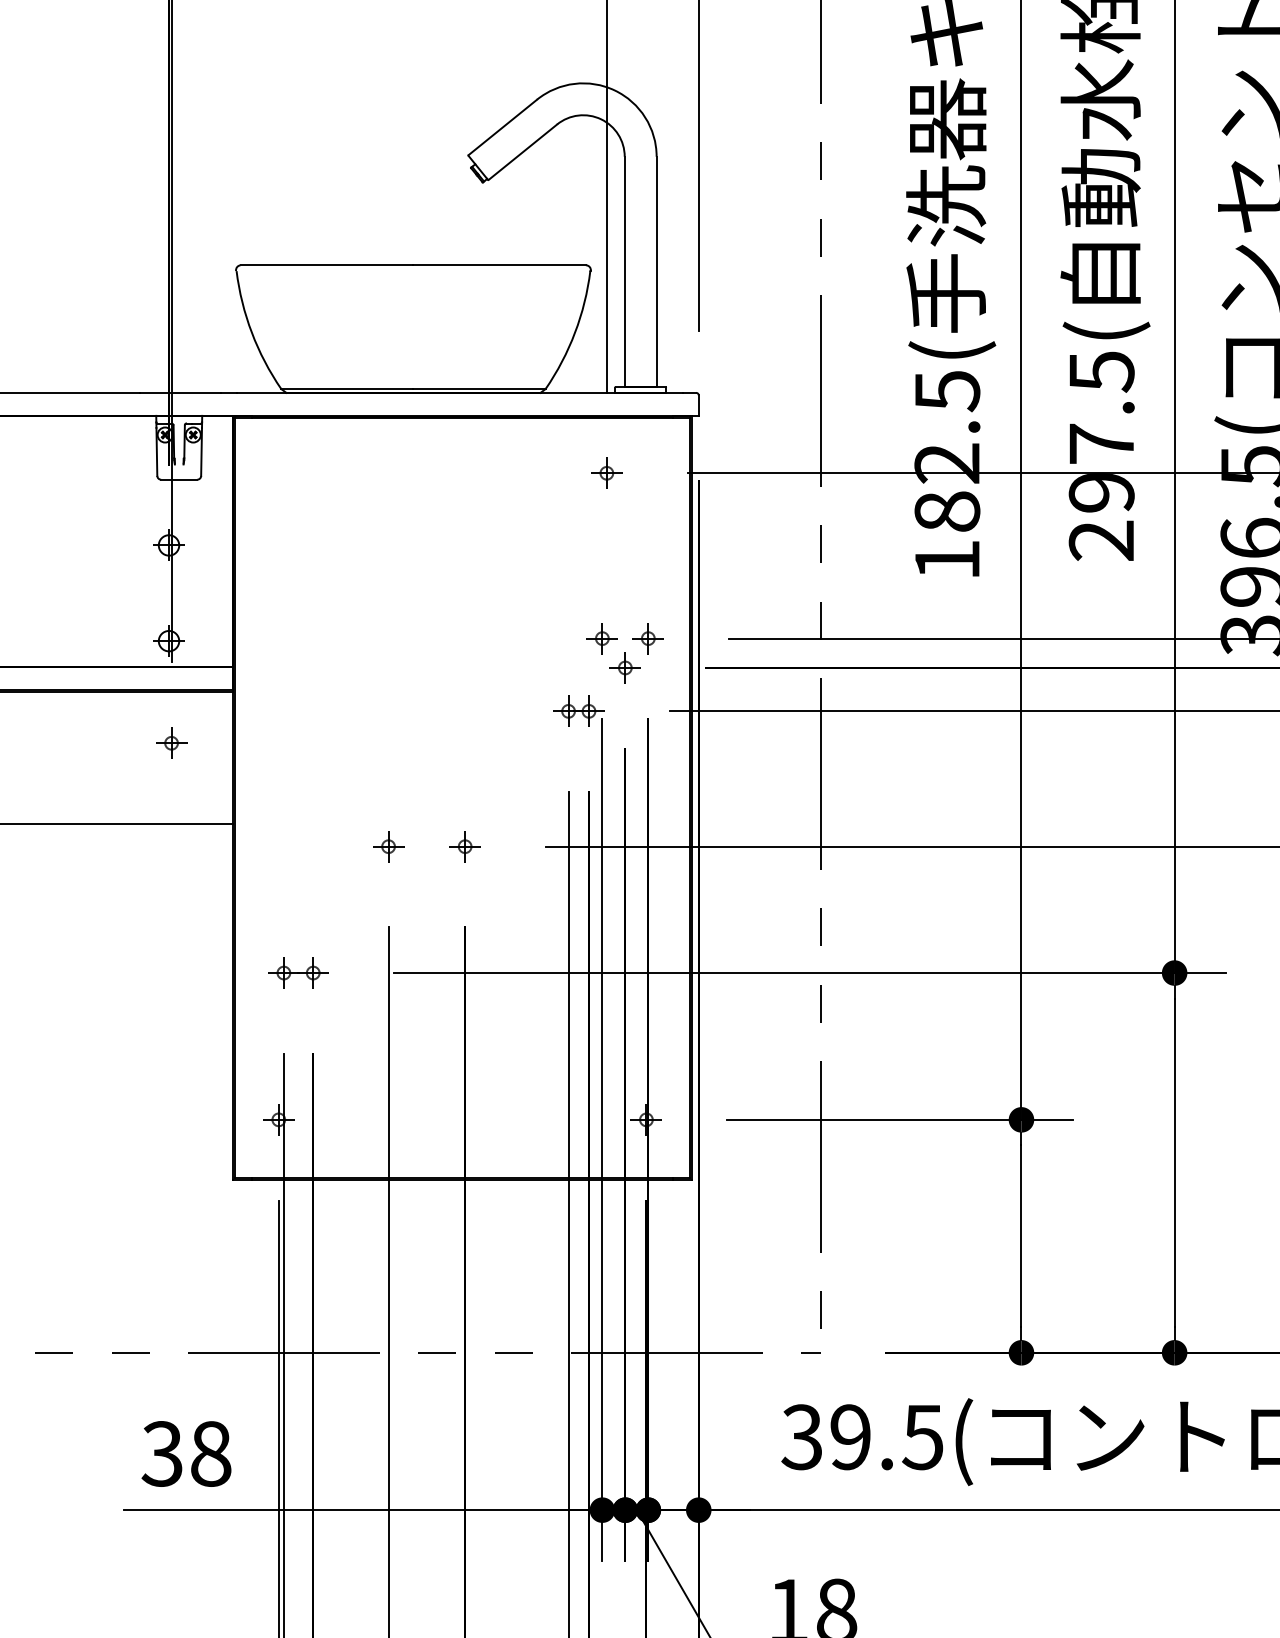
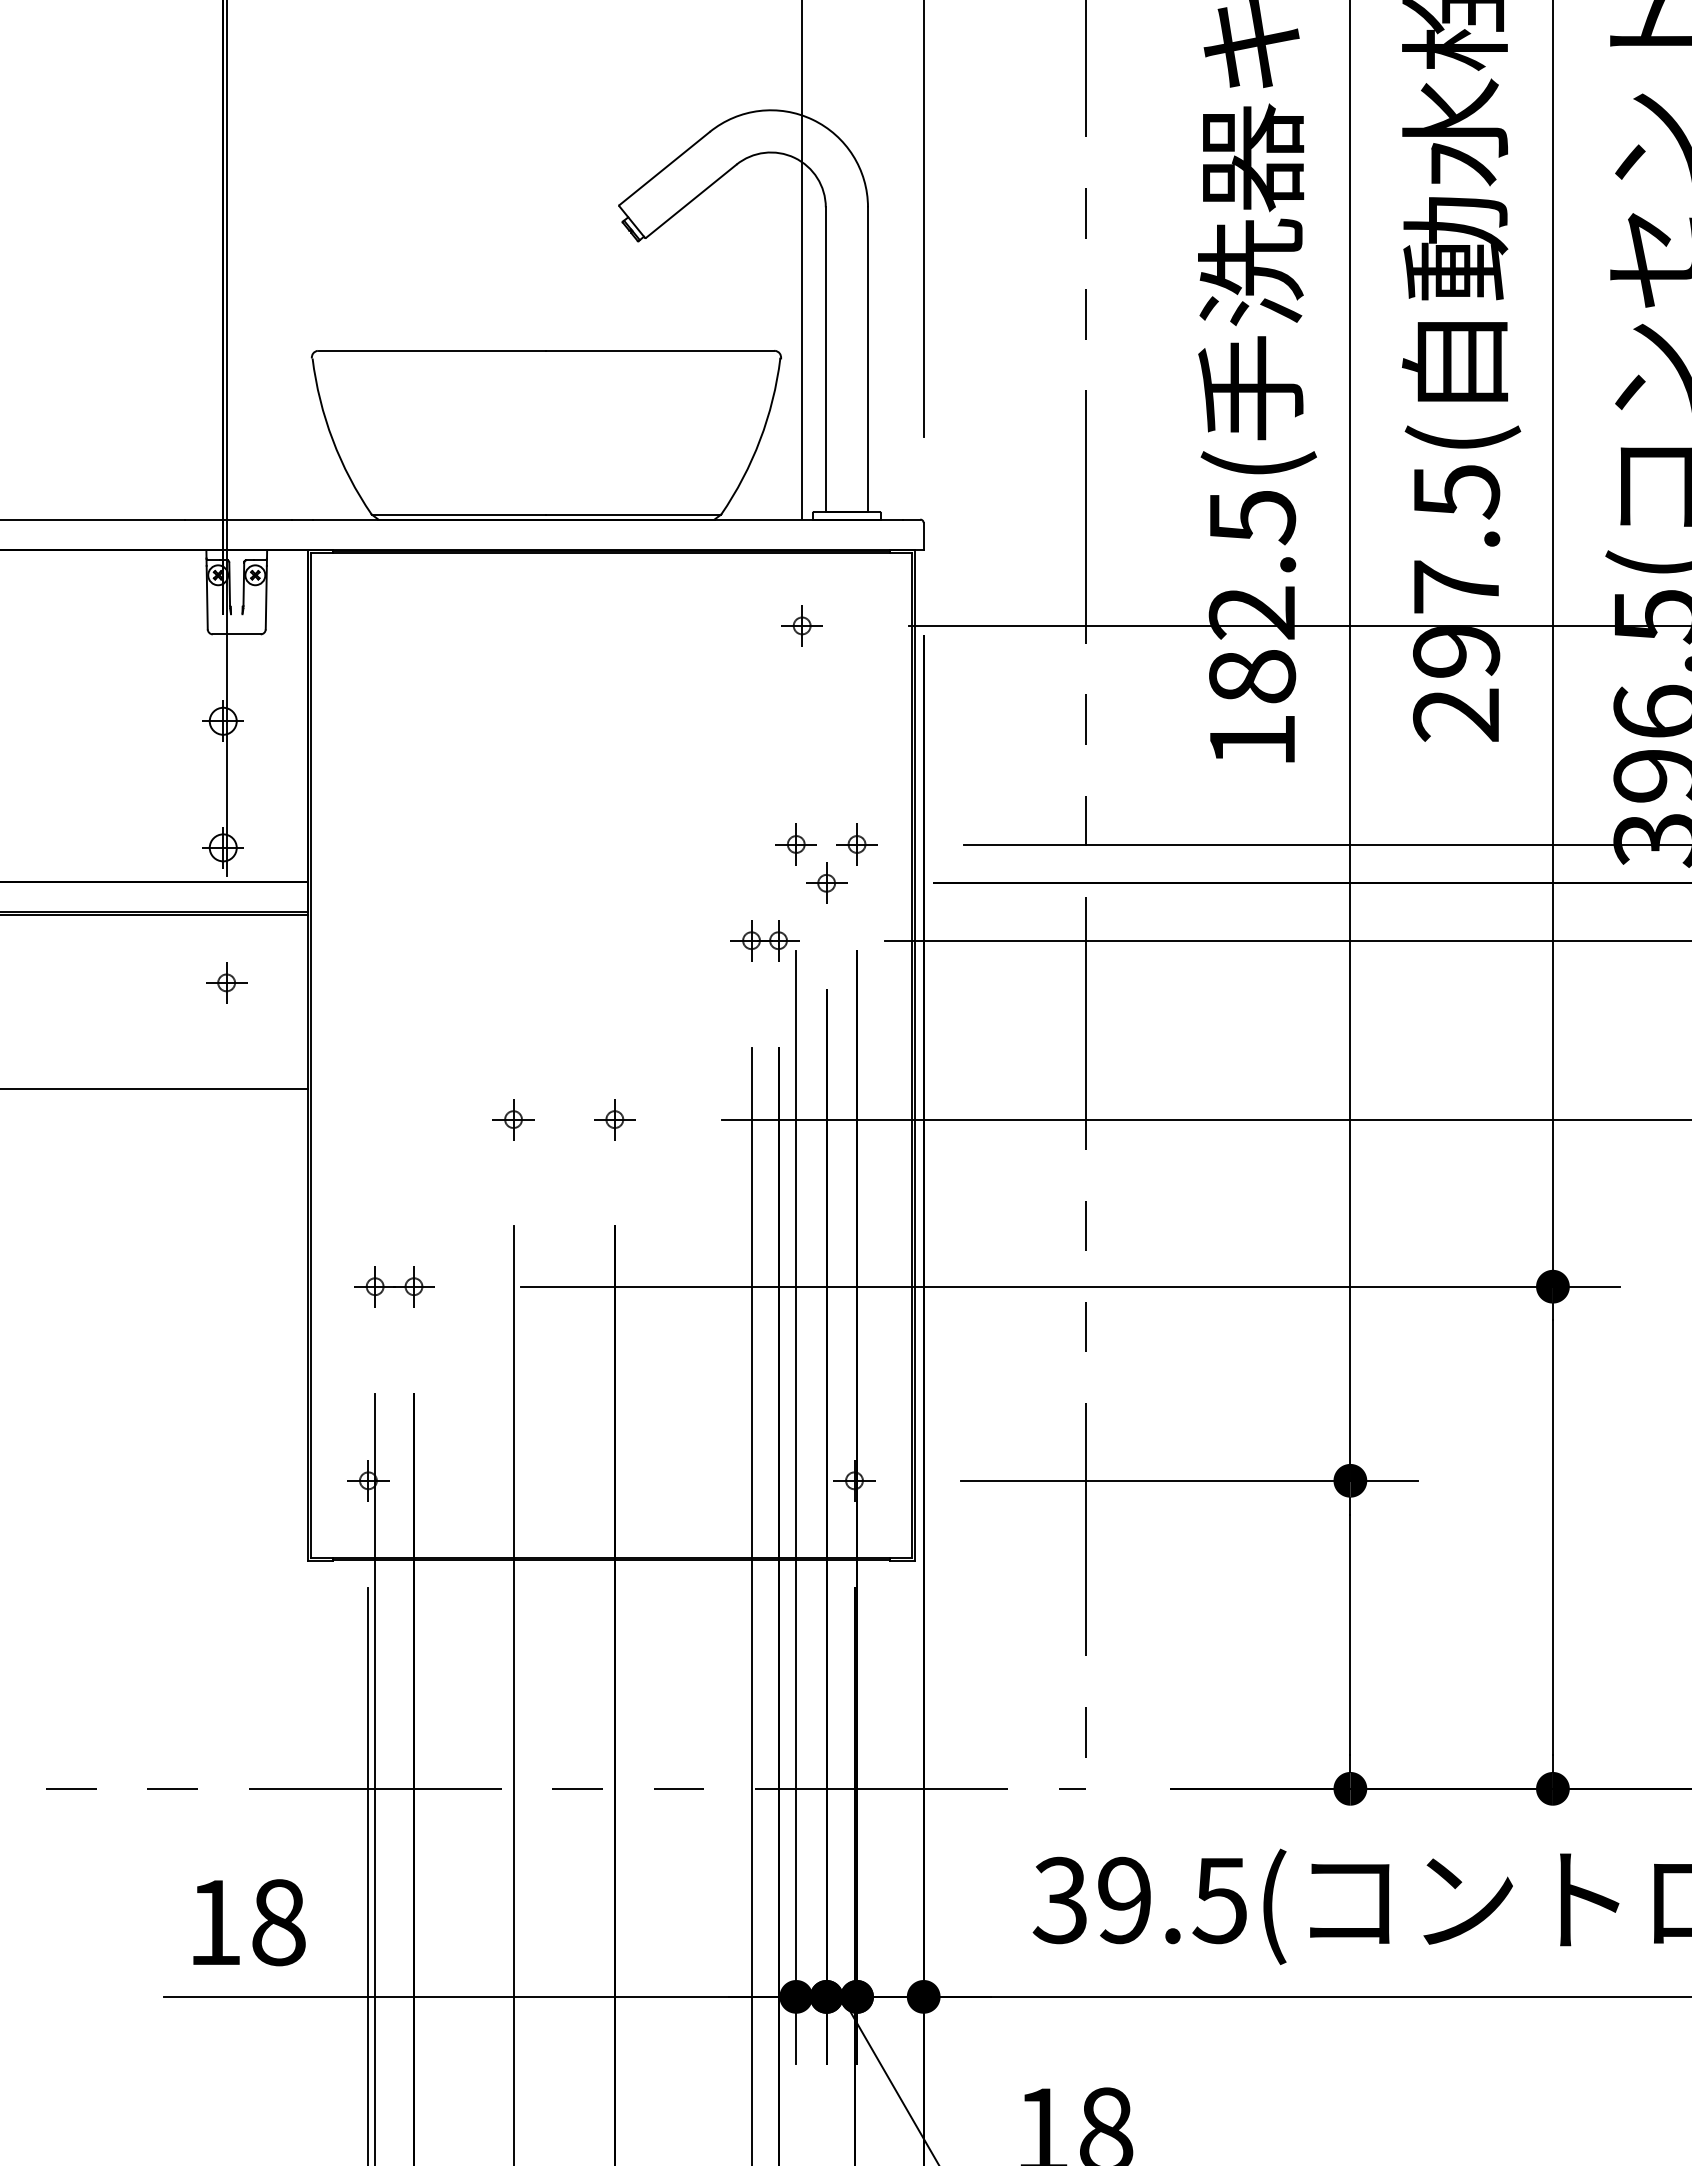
text: (161, 1453) -> (213, 1922), 38 -> 18

